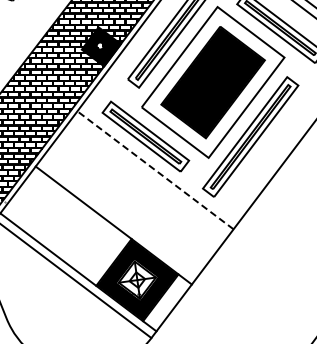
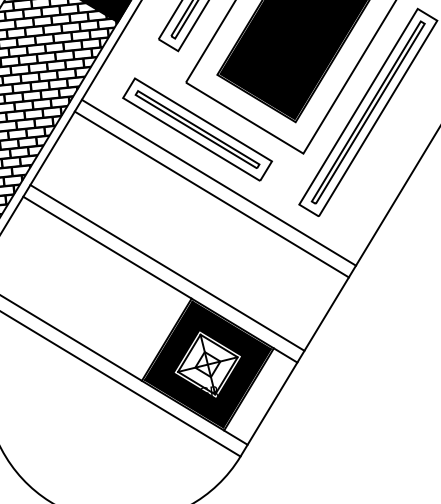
line: (155, 170) -> (218, 183), dashed -> solid
line: (150, 177) -> (211, 195), added
line: (118, 218) -> (166, 267), added

